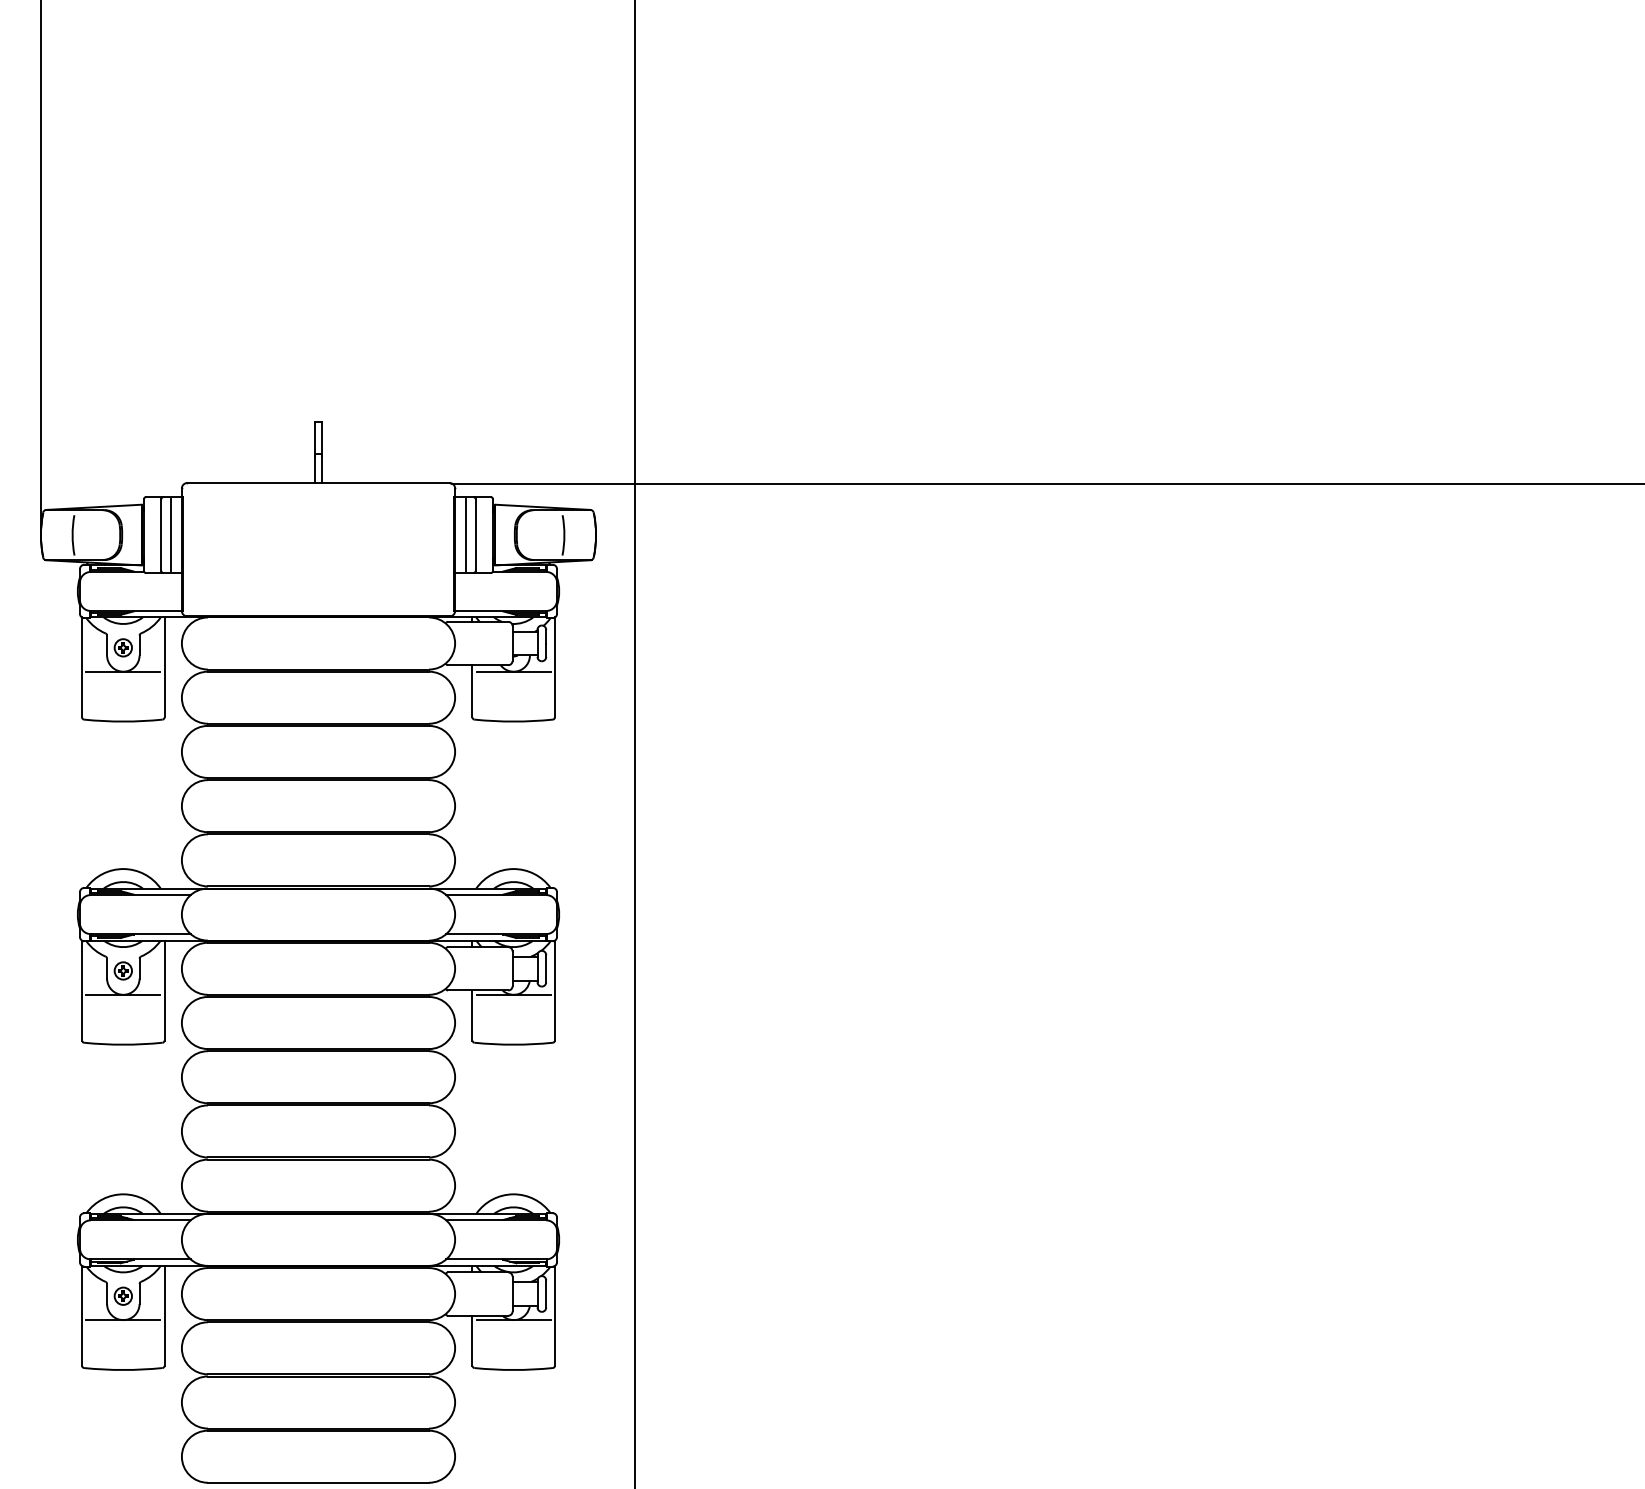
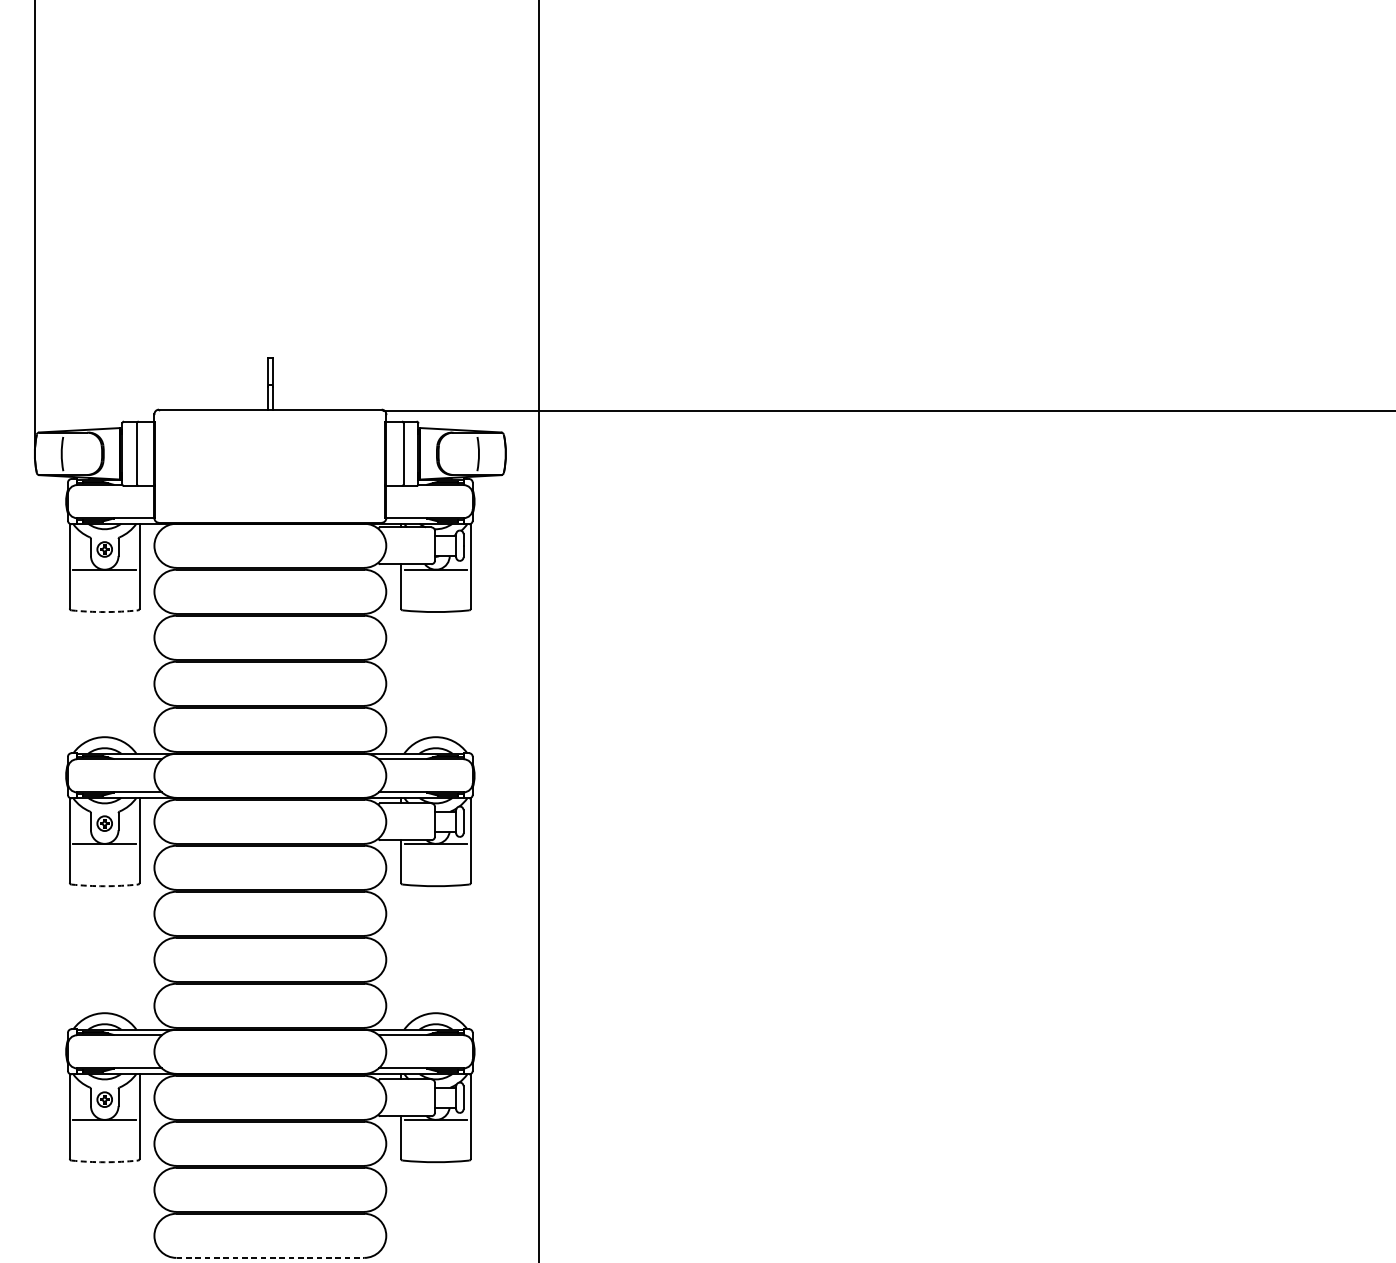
line: (171, 535) -> (145, 454), removed
line: (465, 535) -> (395, 454), removed
arc: (123, 721) -> (104, 611), solid -> dashed
arc: (123, 1044) -> (104, 886), solid -> dashed
arc: (123, 1369) -> (104, 1161), solid -> dashed
line: (318, 1482) -> (270, 1257), solid -> dashed

